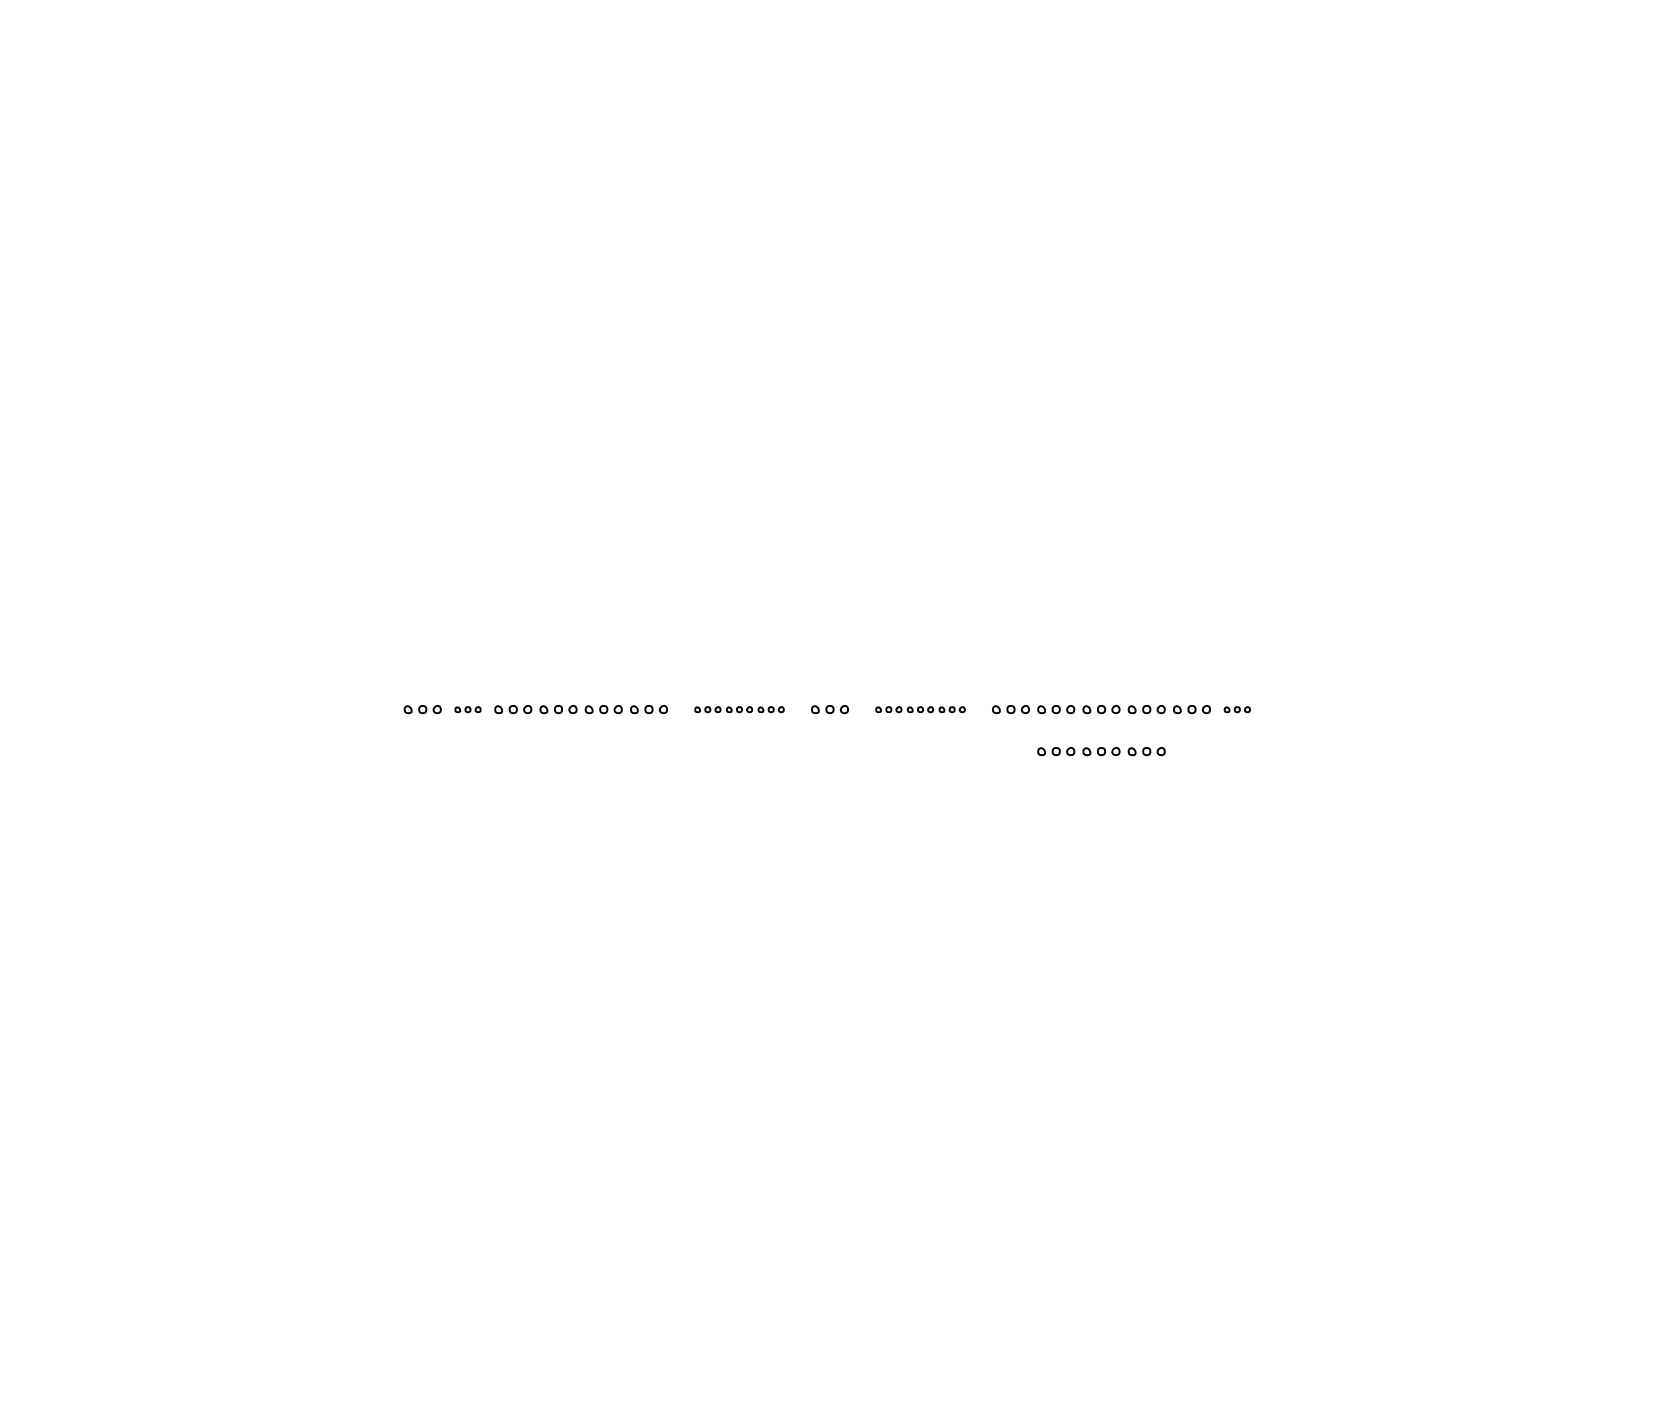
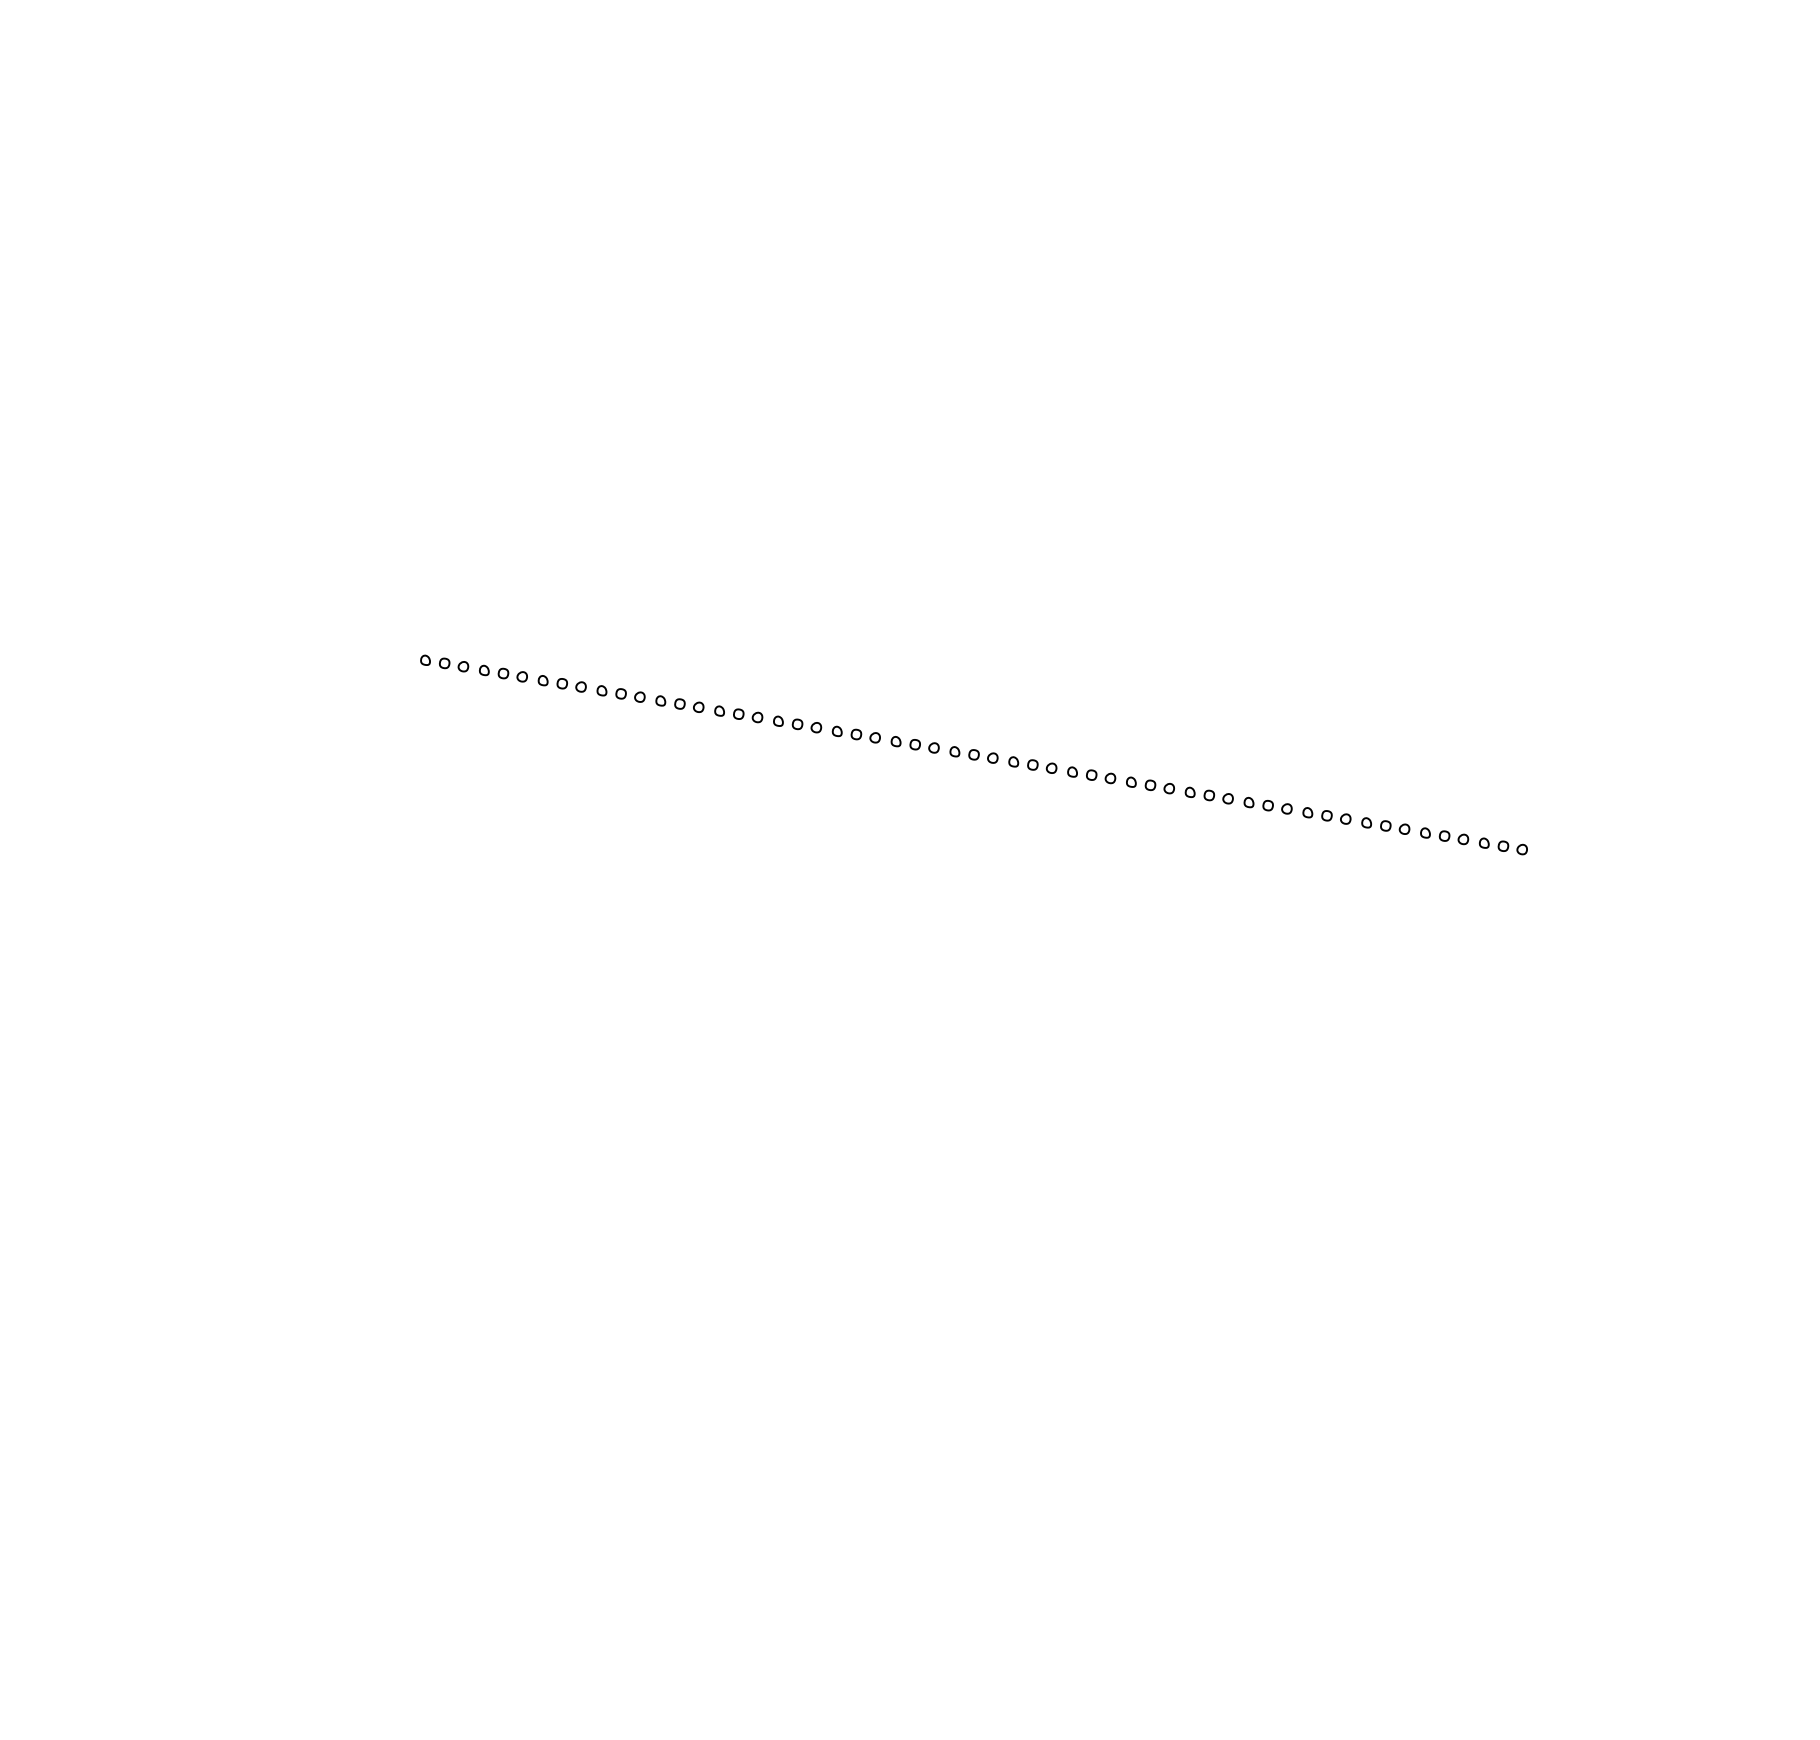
part: (467, 709) -> (502, 673), size x1.43
part: (739, 709) -> (856, 734), size x1.43
part: (920, 709) -> (1091, 775), size x1.43
part: (1237, 709) -> (1503, 846), size x1.43
part: (1101, 751) -> (1317, 870), removed

